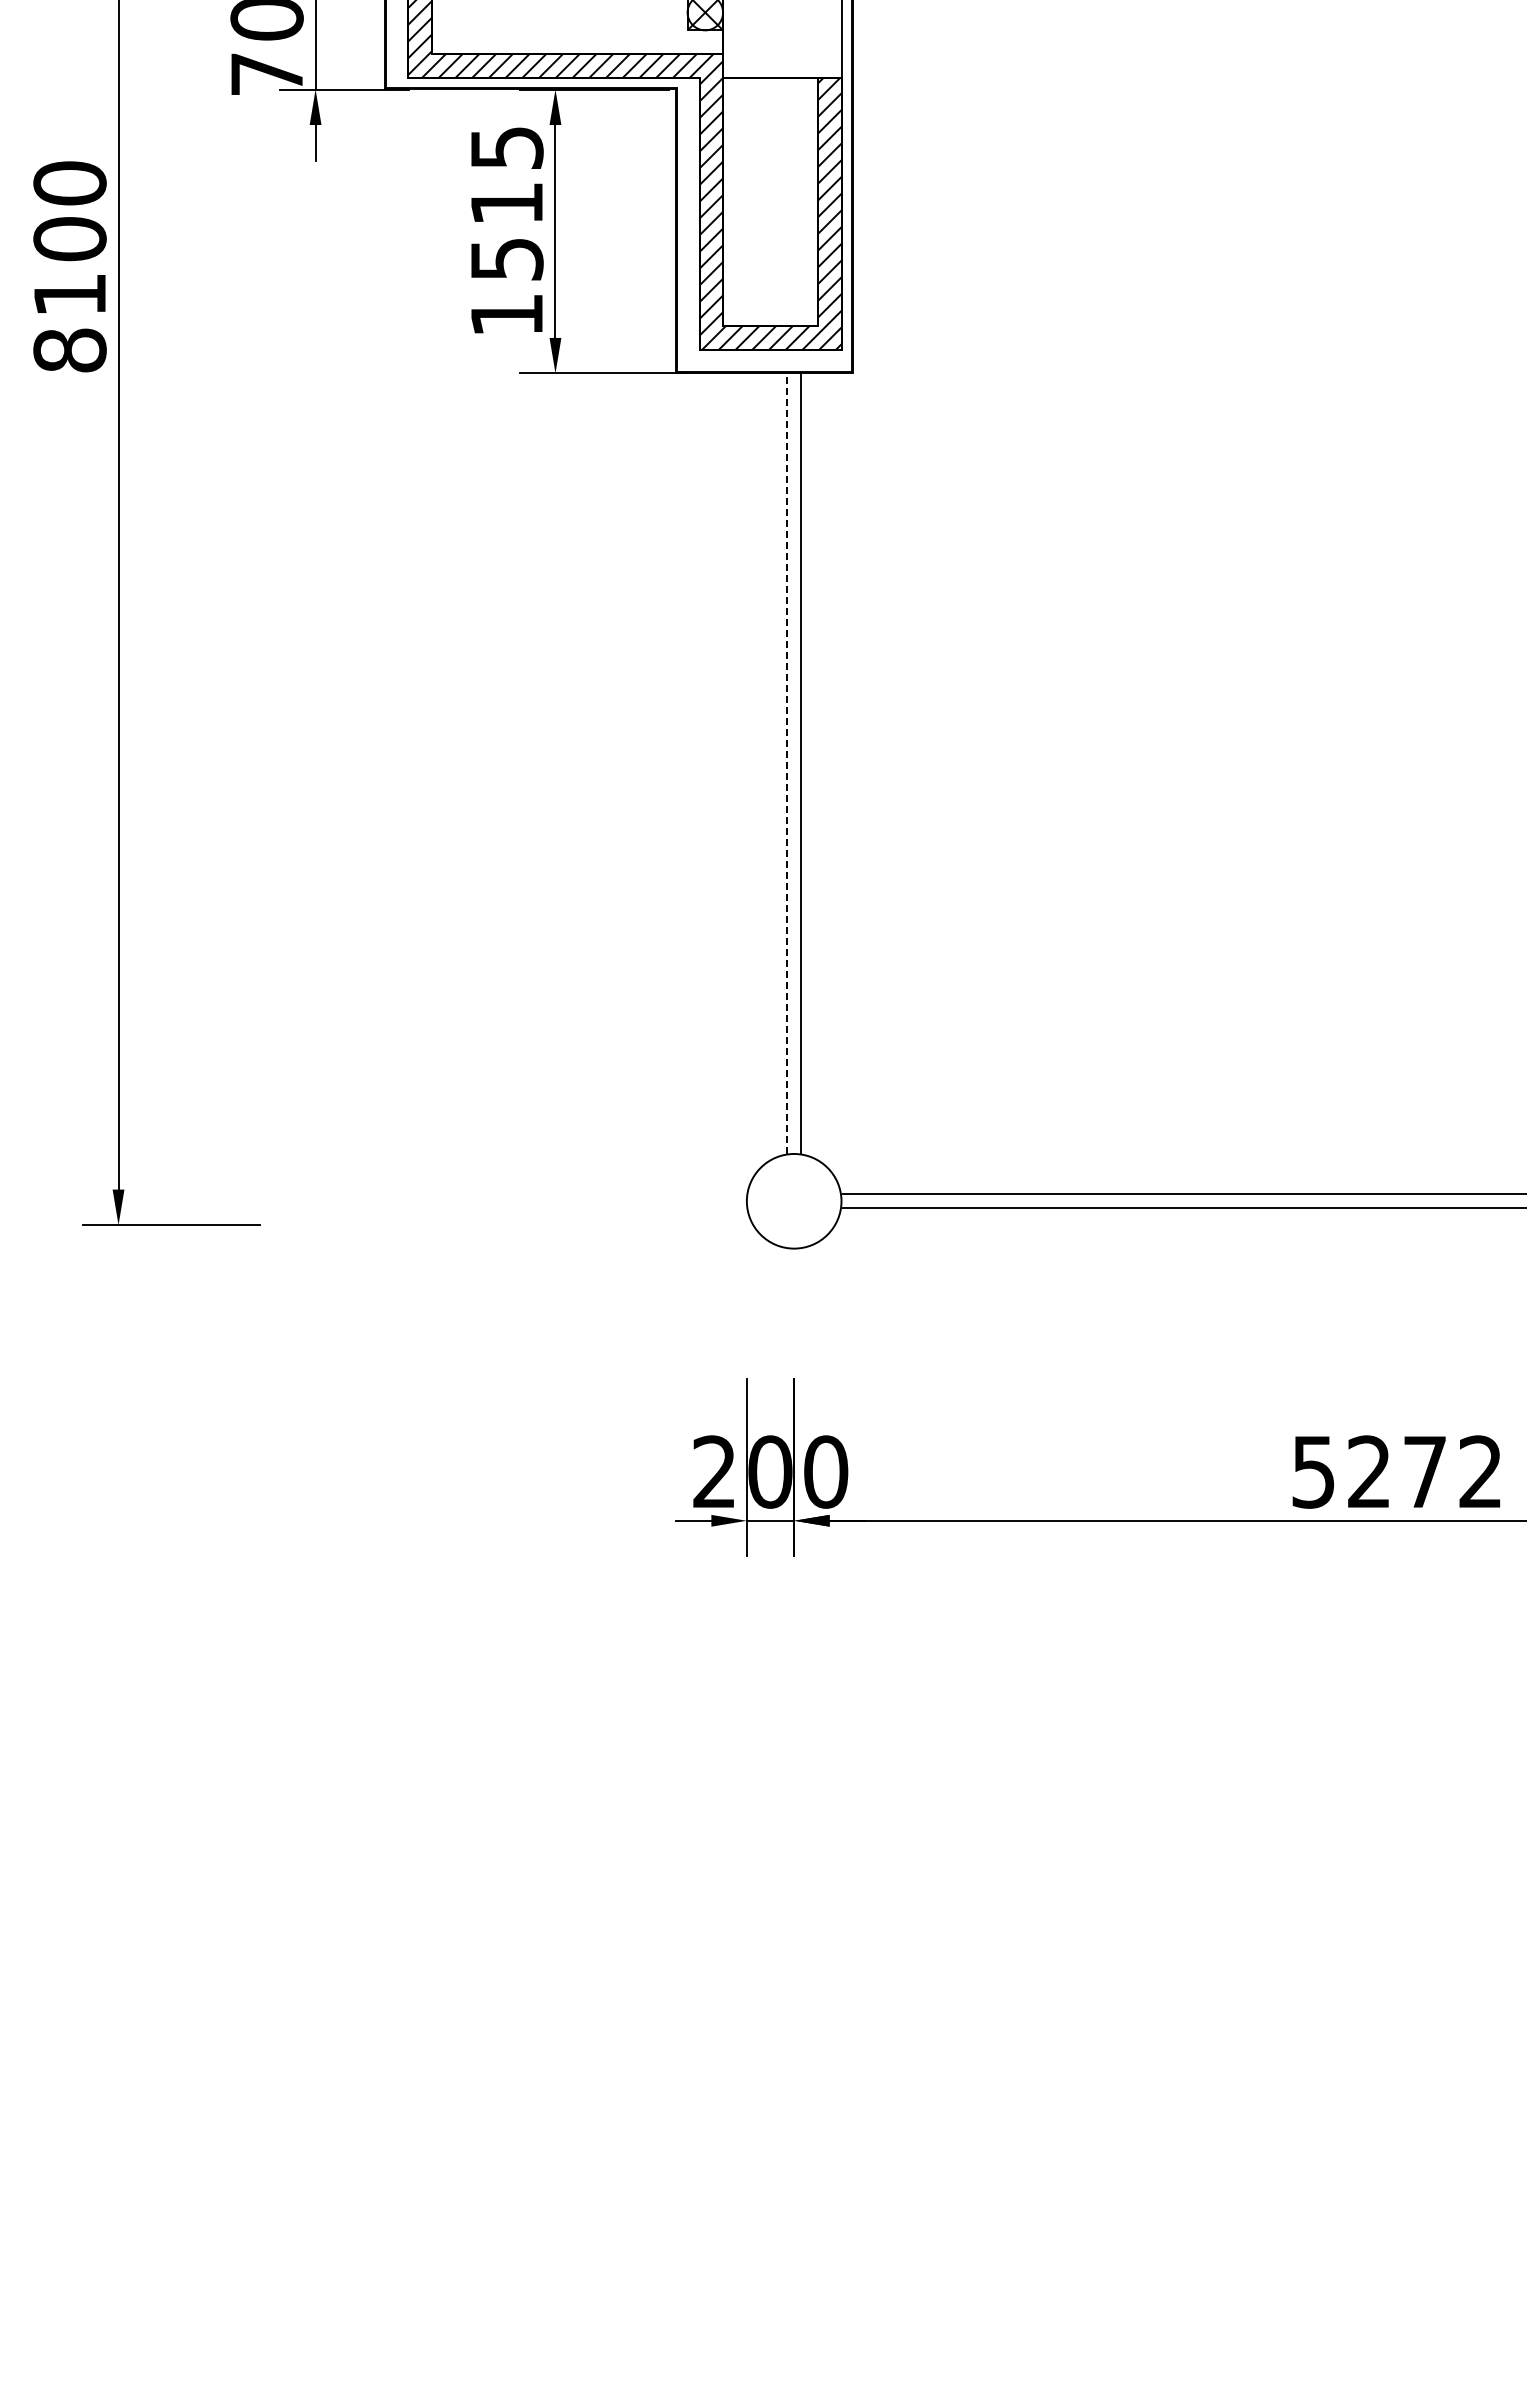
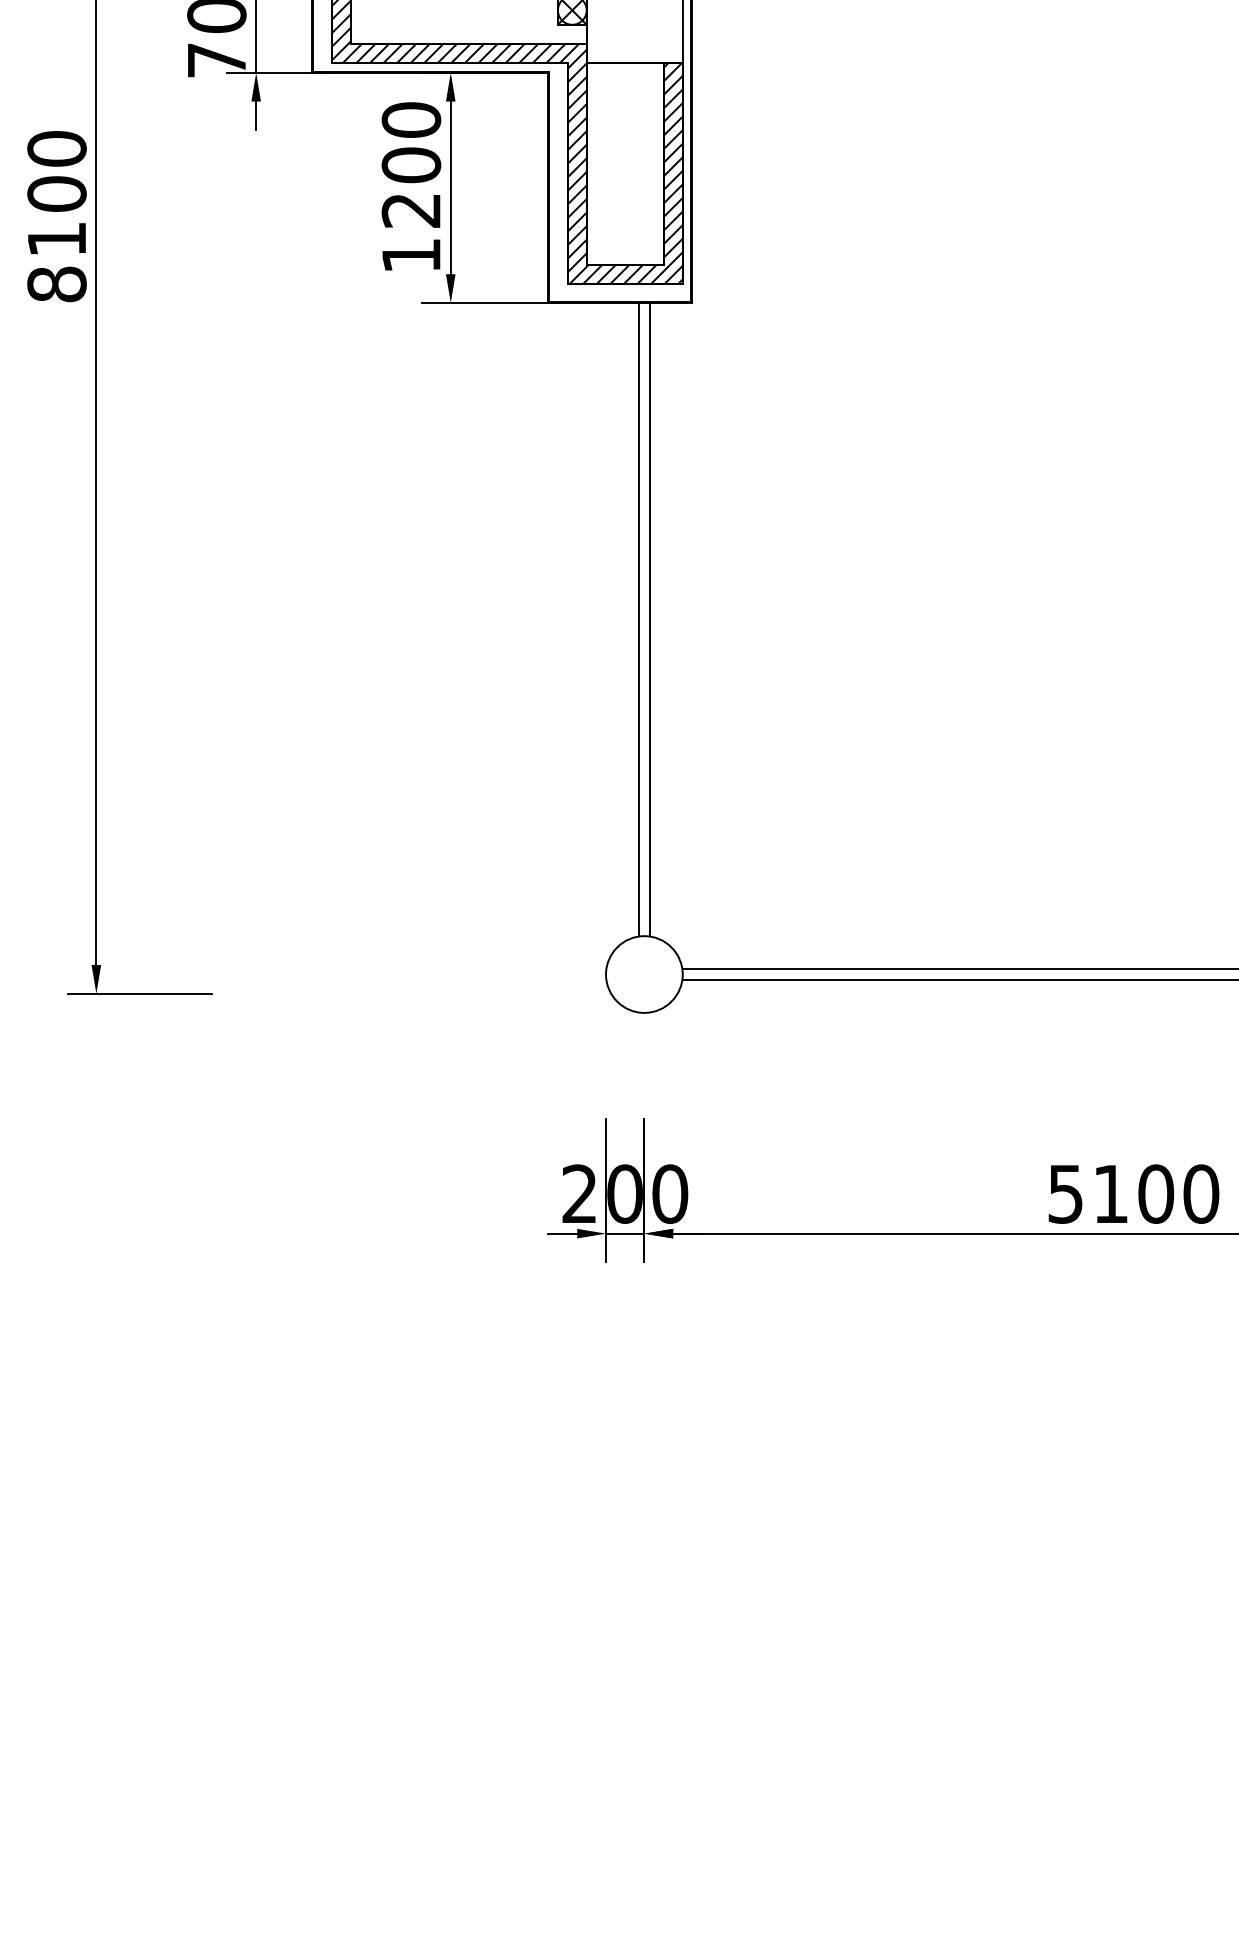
text: (506, 202) -> (411, 164), 1515 -> 1200
line: (787, 763) -> (638, 619), dashed -> solid
text: (1425, 1471) -> (1156, 1193), 5272 -> 5100

